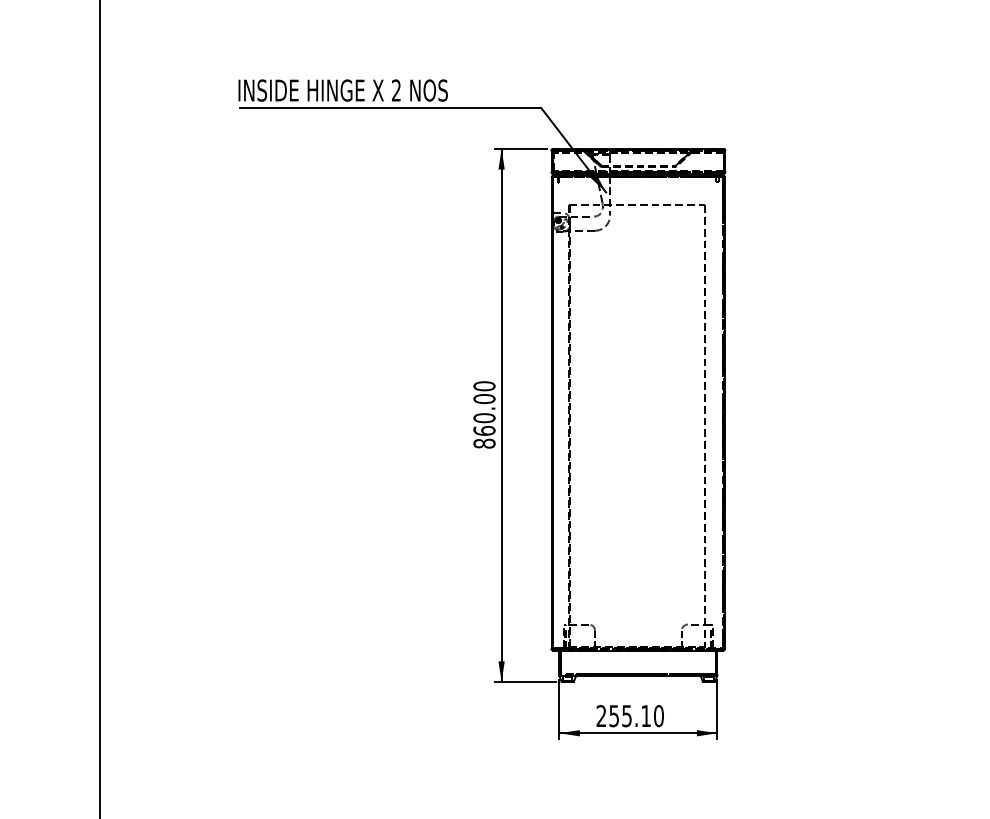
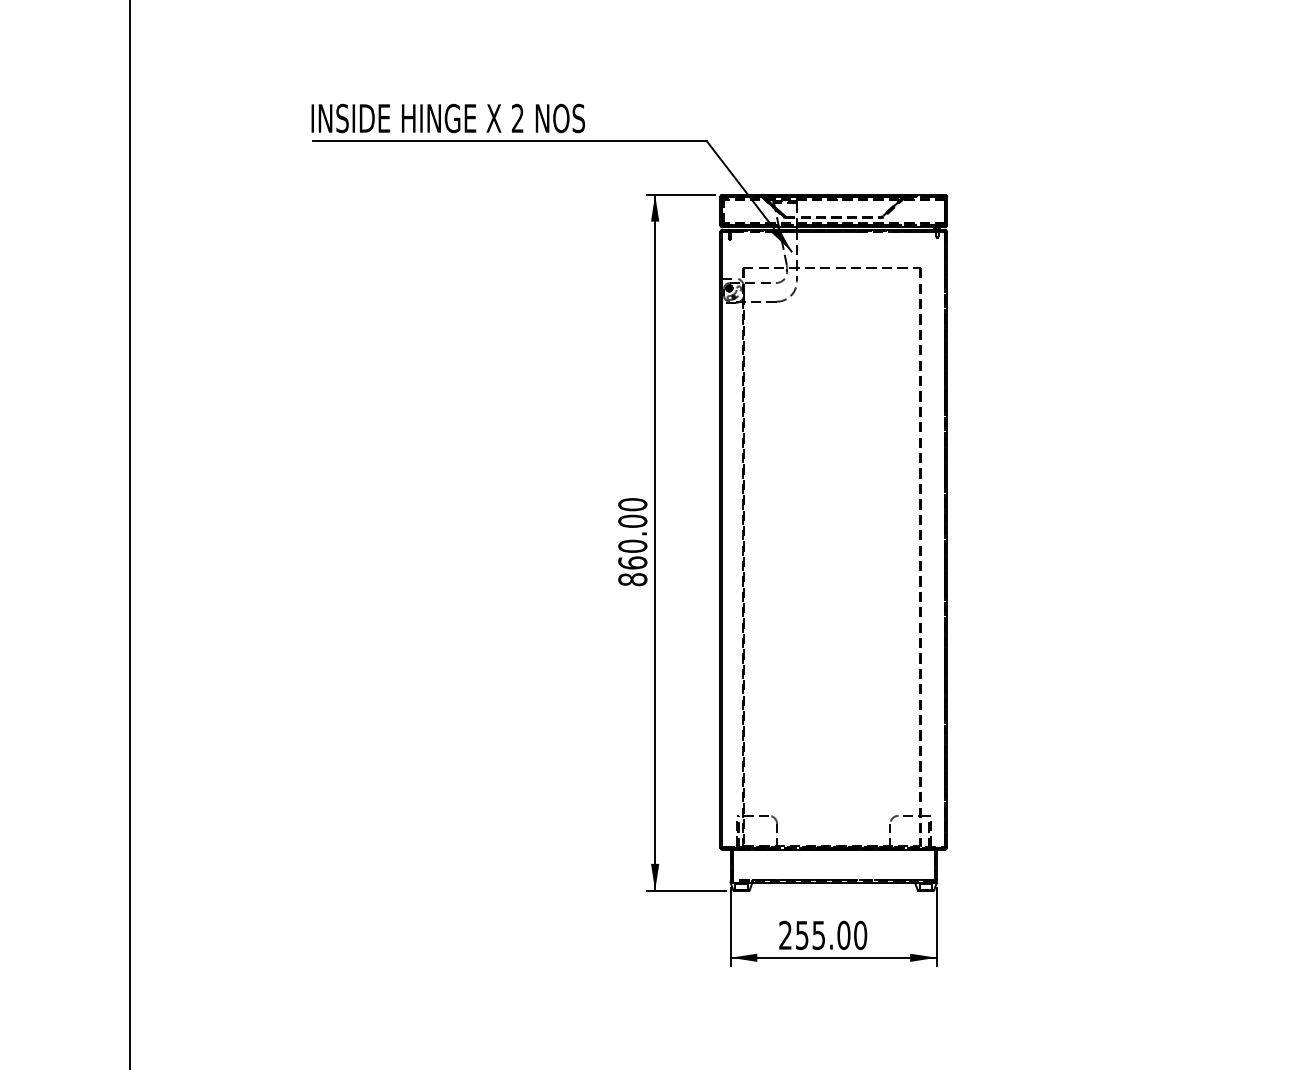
text: (646, 716) -> (844, 935), 255.10 -> 255.00

